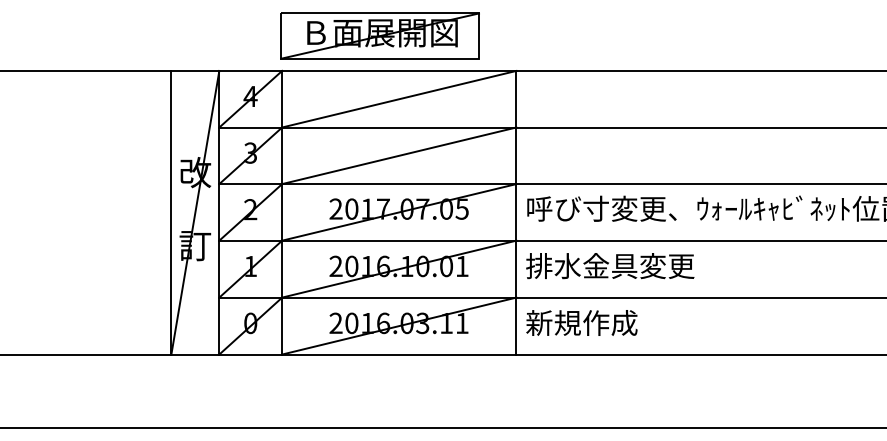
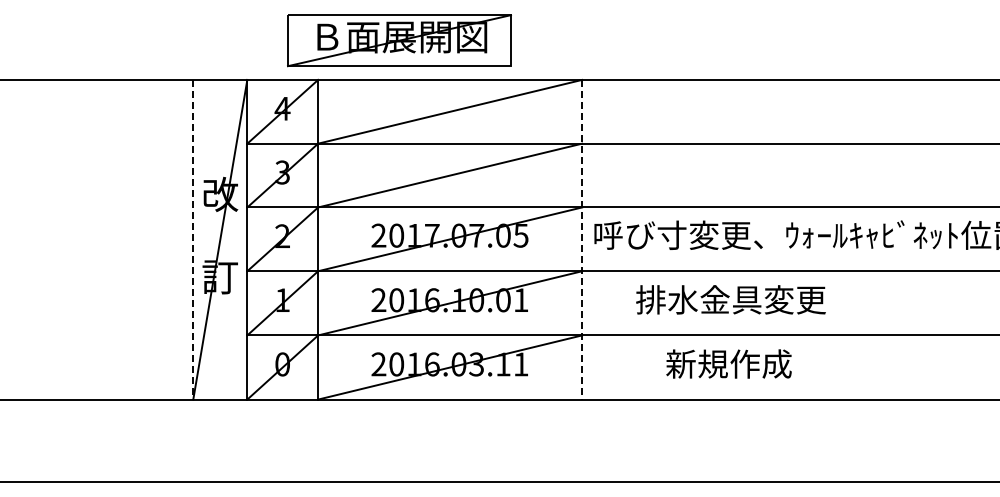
part: (380, 35) -> (399, 40), moved
line: (171, 212) -> (193, 239), solid -> dashed
line: (516, 212) -> (582, 239), solid -> dashed
text: (609, 265) -> (730, 299), moved
text: (581, 322) -> (728, 363), moved

